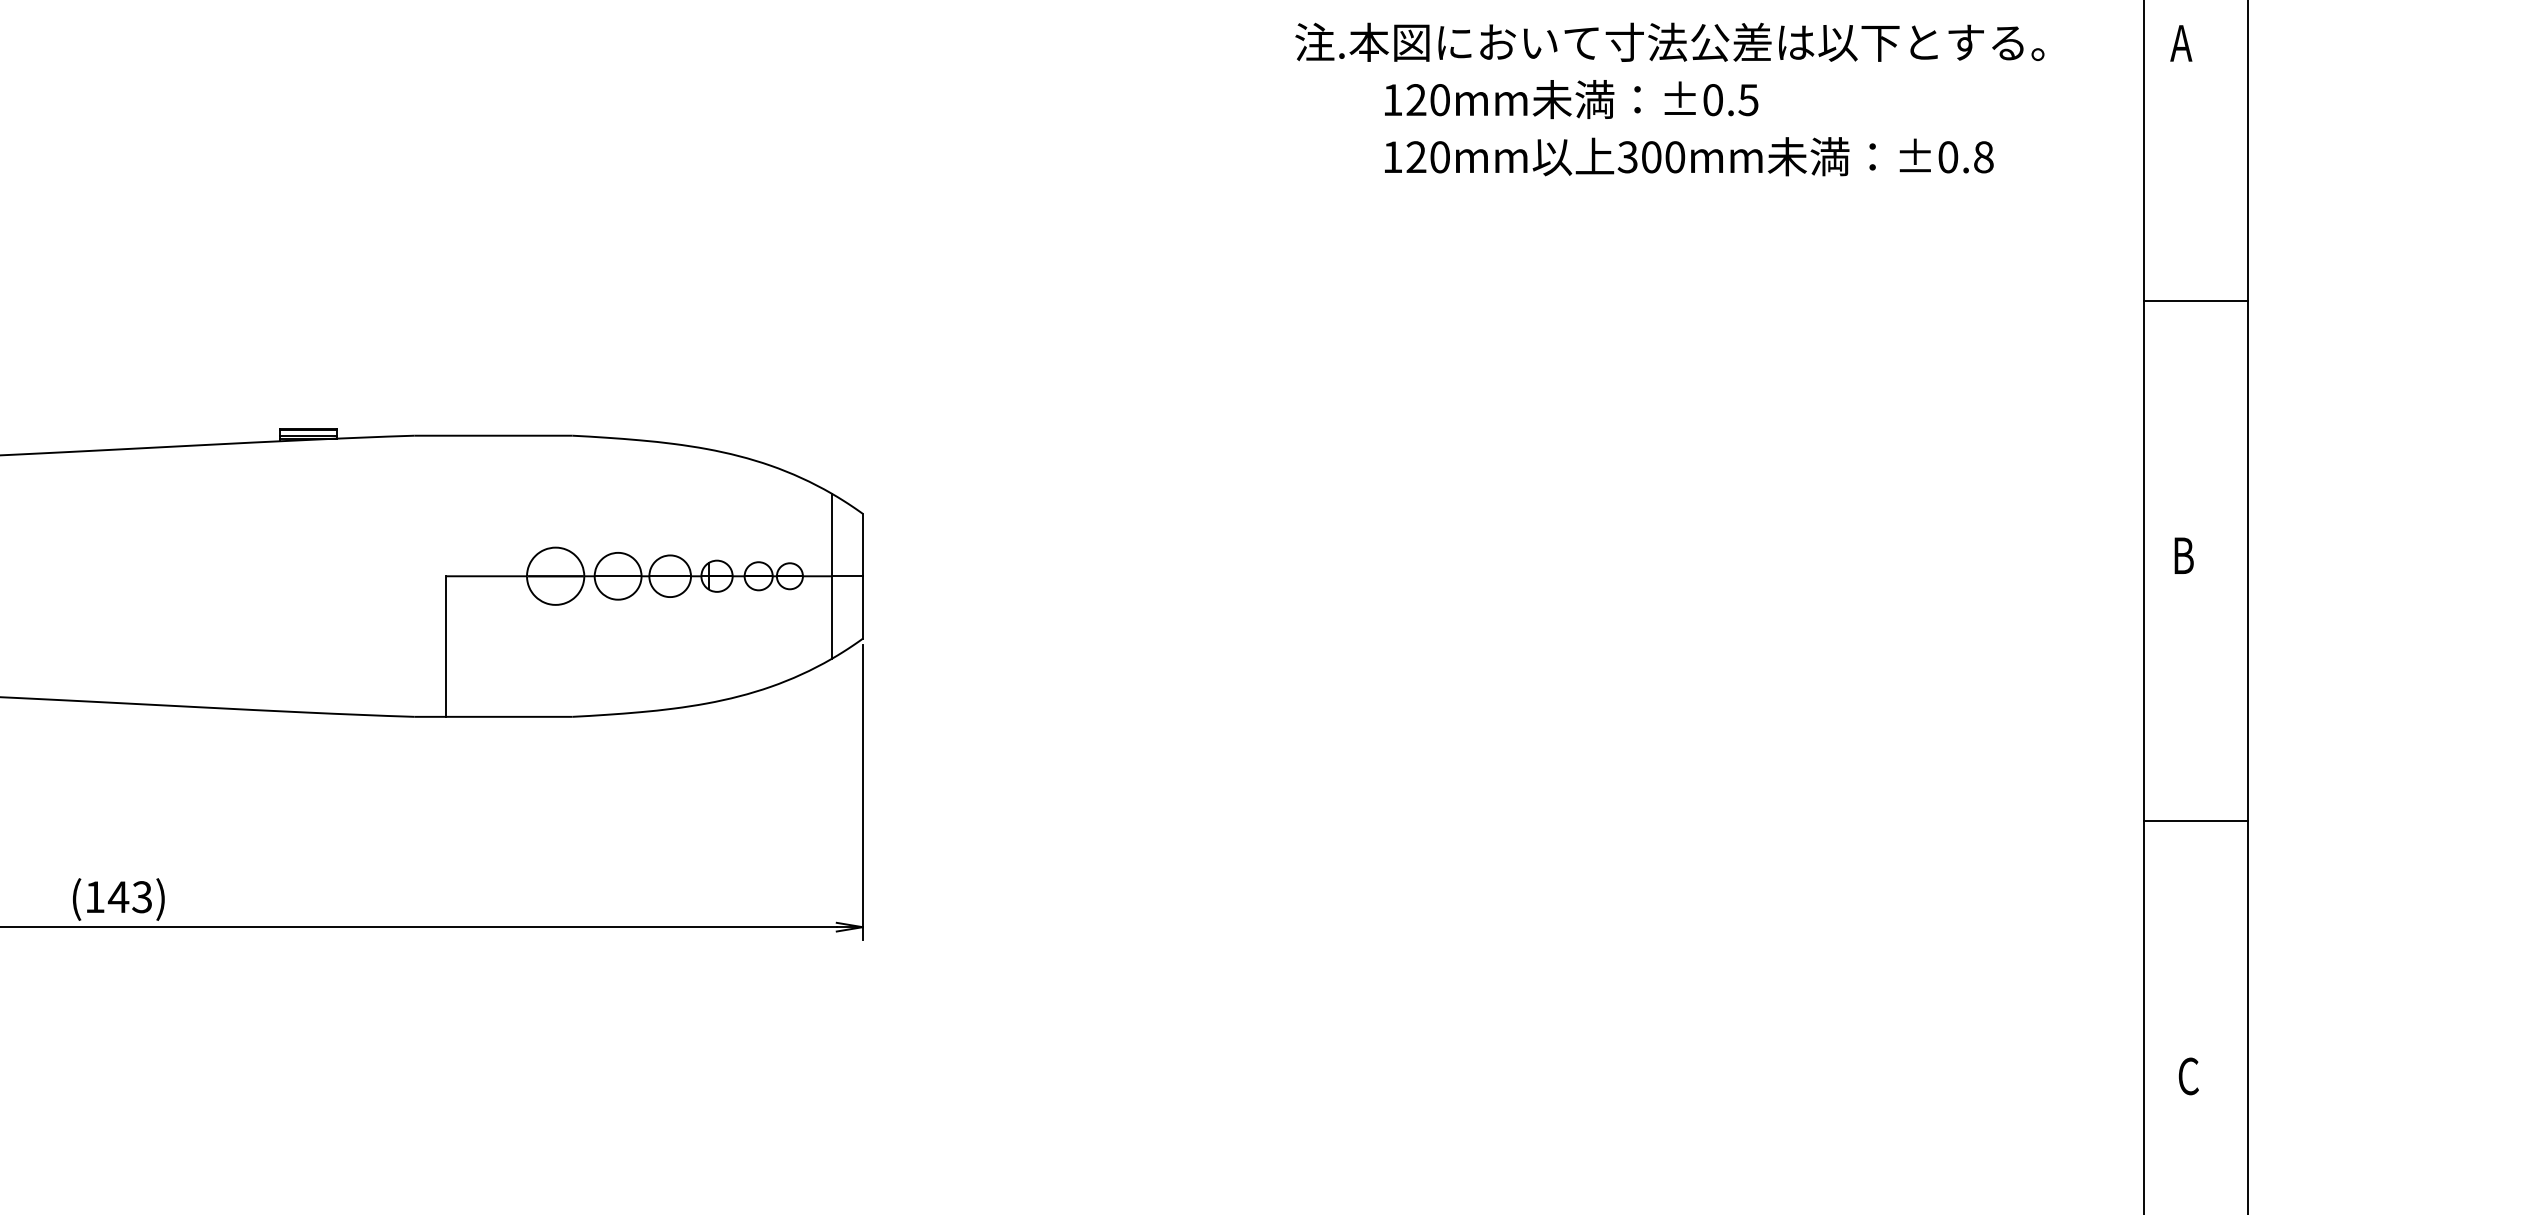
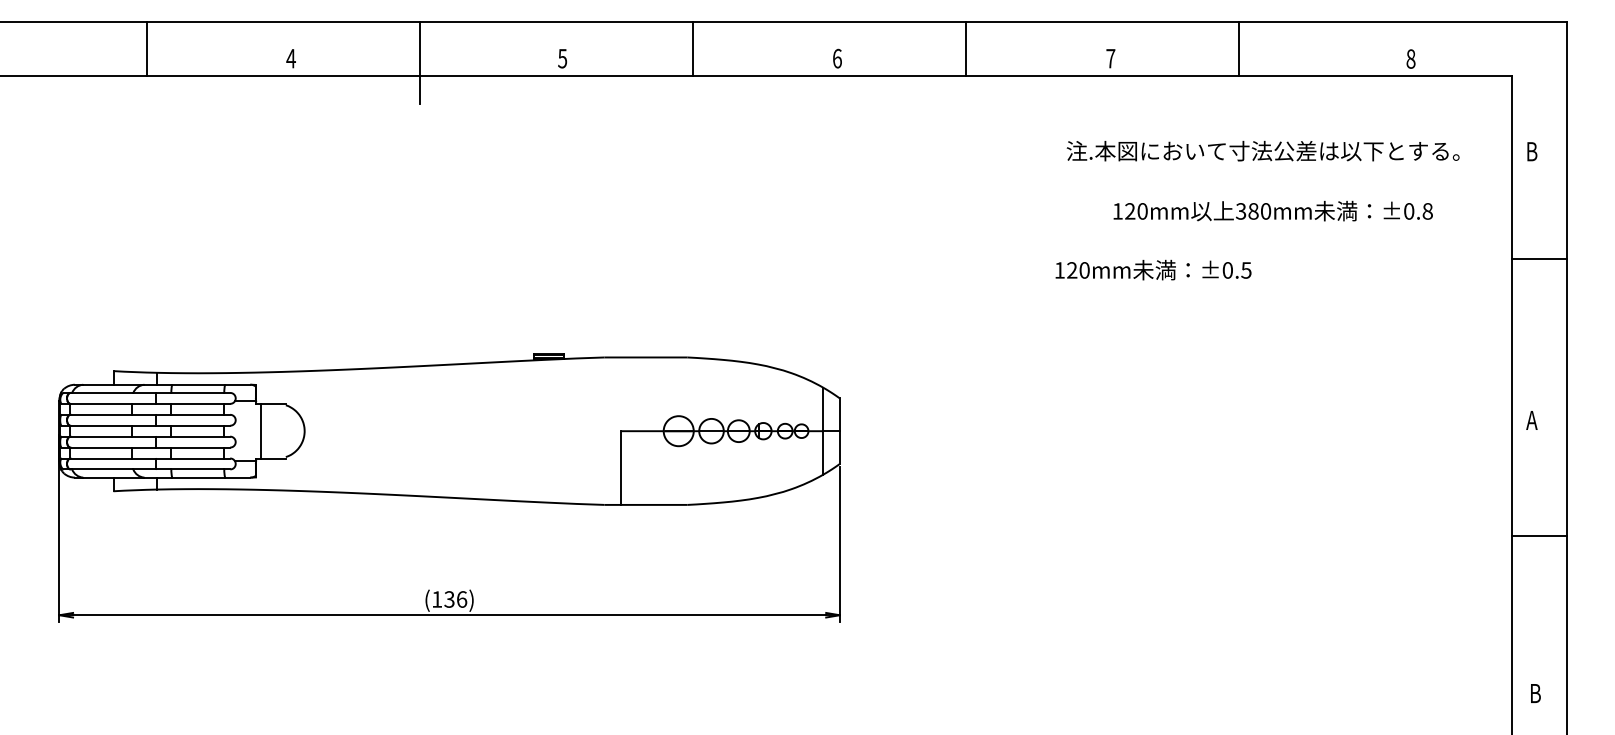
text: (2181, 43) -> (1531, 151), A -> B
text: (1571, 98) -> (1153, 269), moved
text: (1651, 157) -> (1253, 211), 300mm -> 380mm
line: (2194, 300) -> (1538, 258), moved
text: (2181, 555) -> (1531, 420), B -> A
line: (2194, 820) -> (1538, 535), moved
text: (130, 897) -> (455, 599), (143) -> (136)
text: (2189, 1076) -> (1535, 693), C -> B

